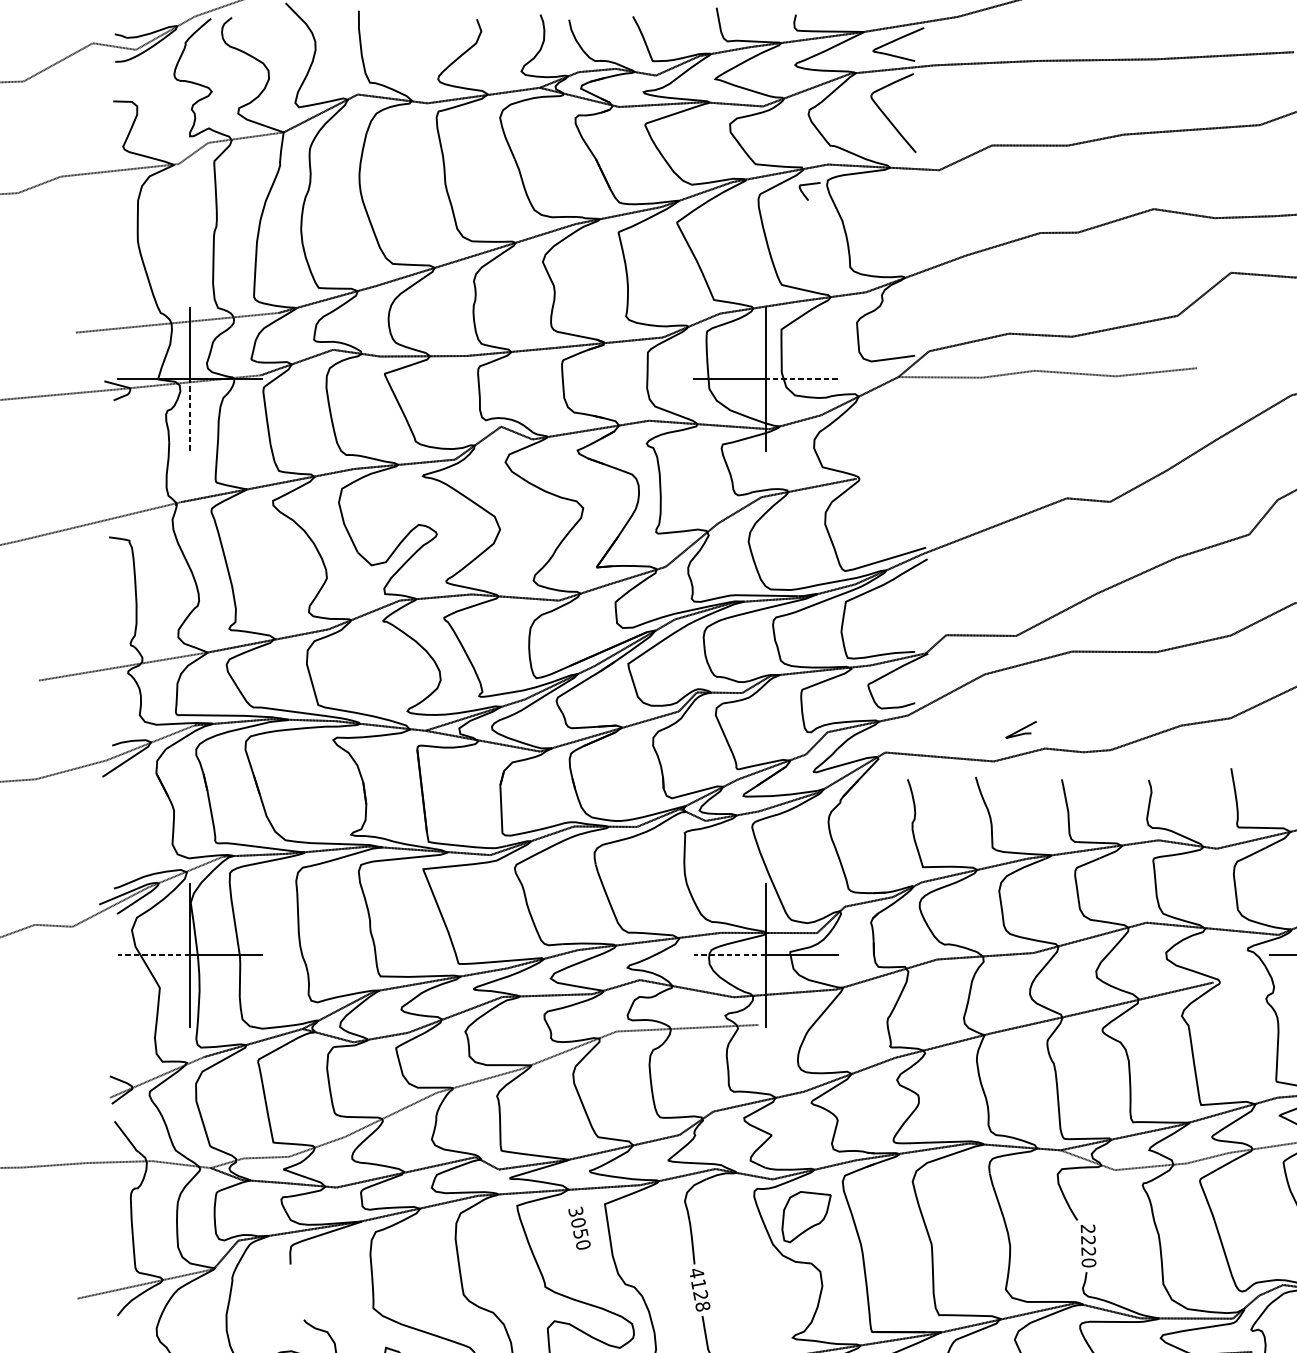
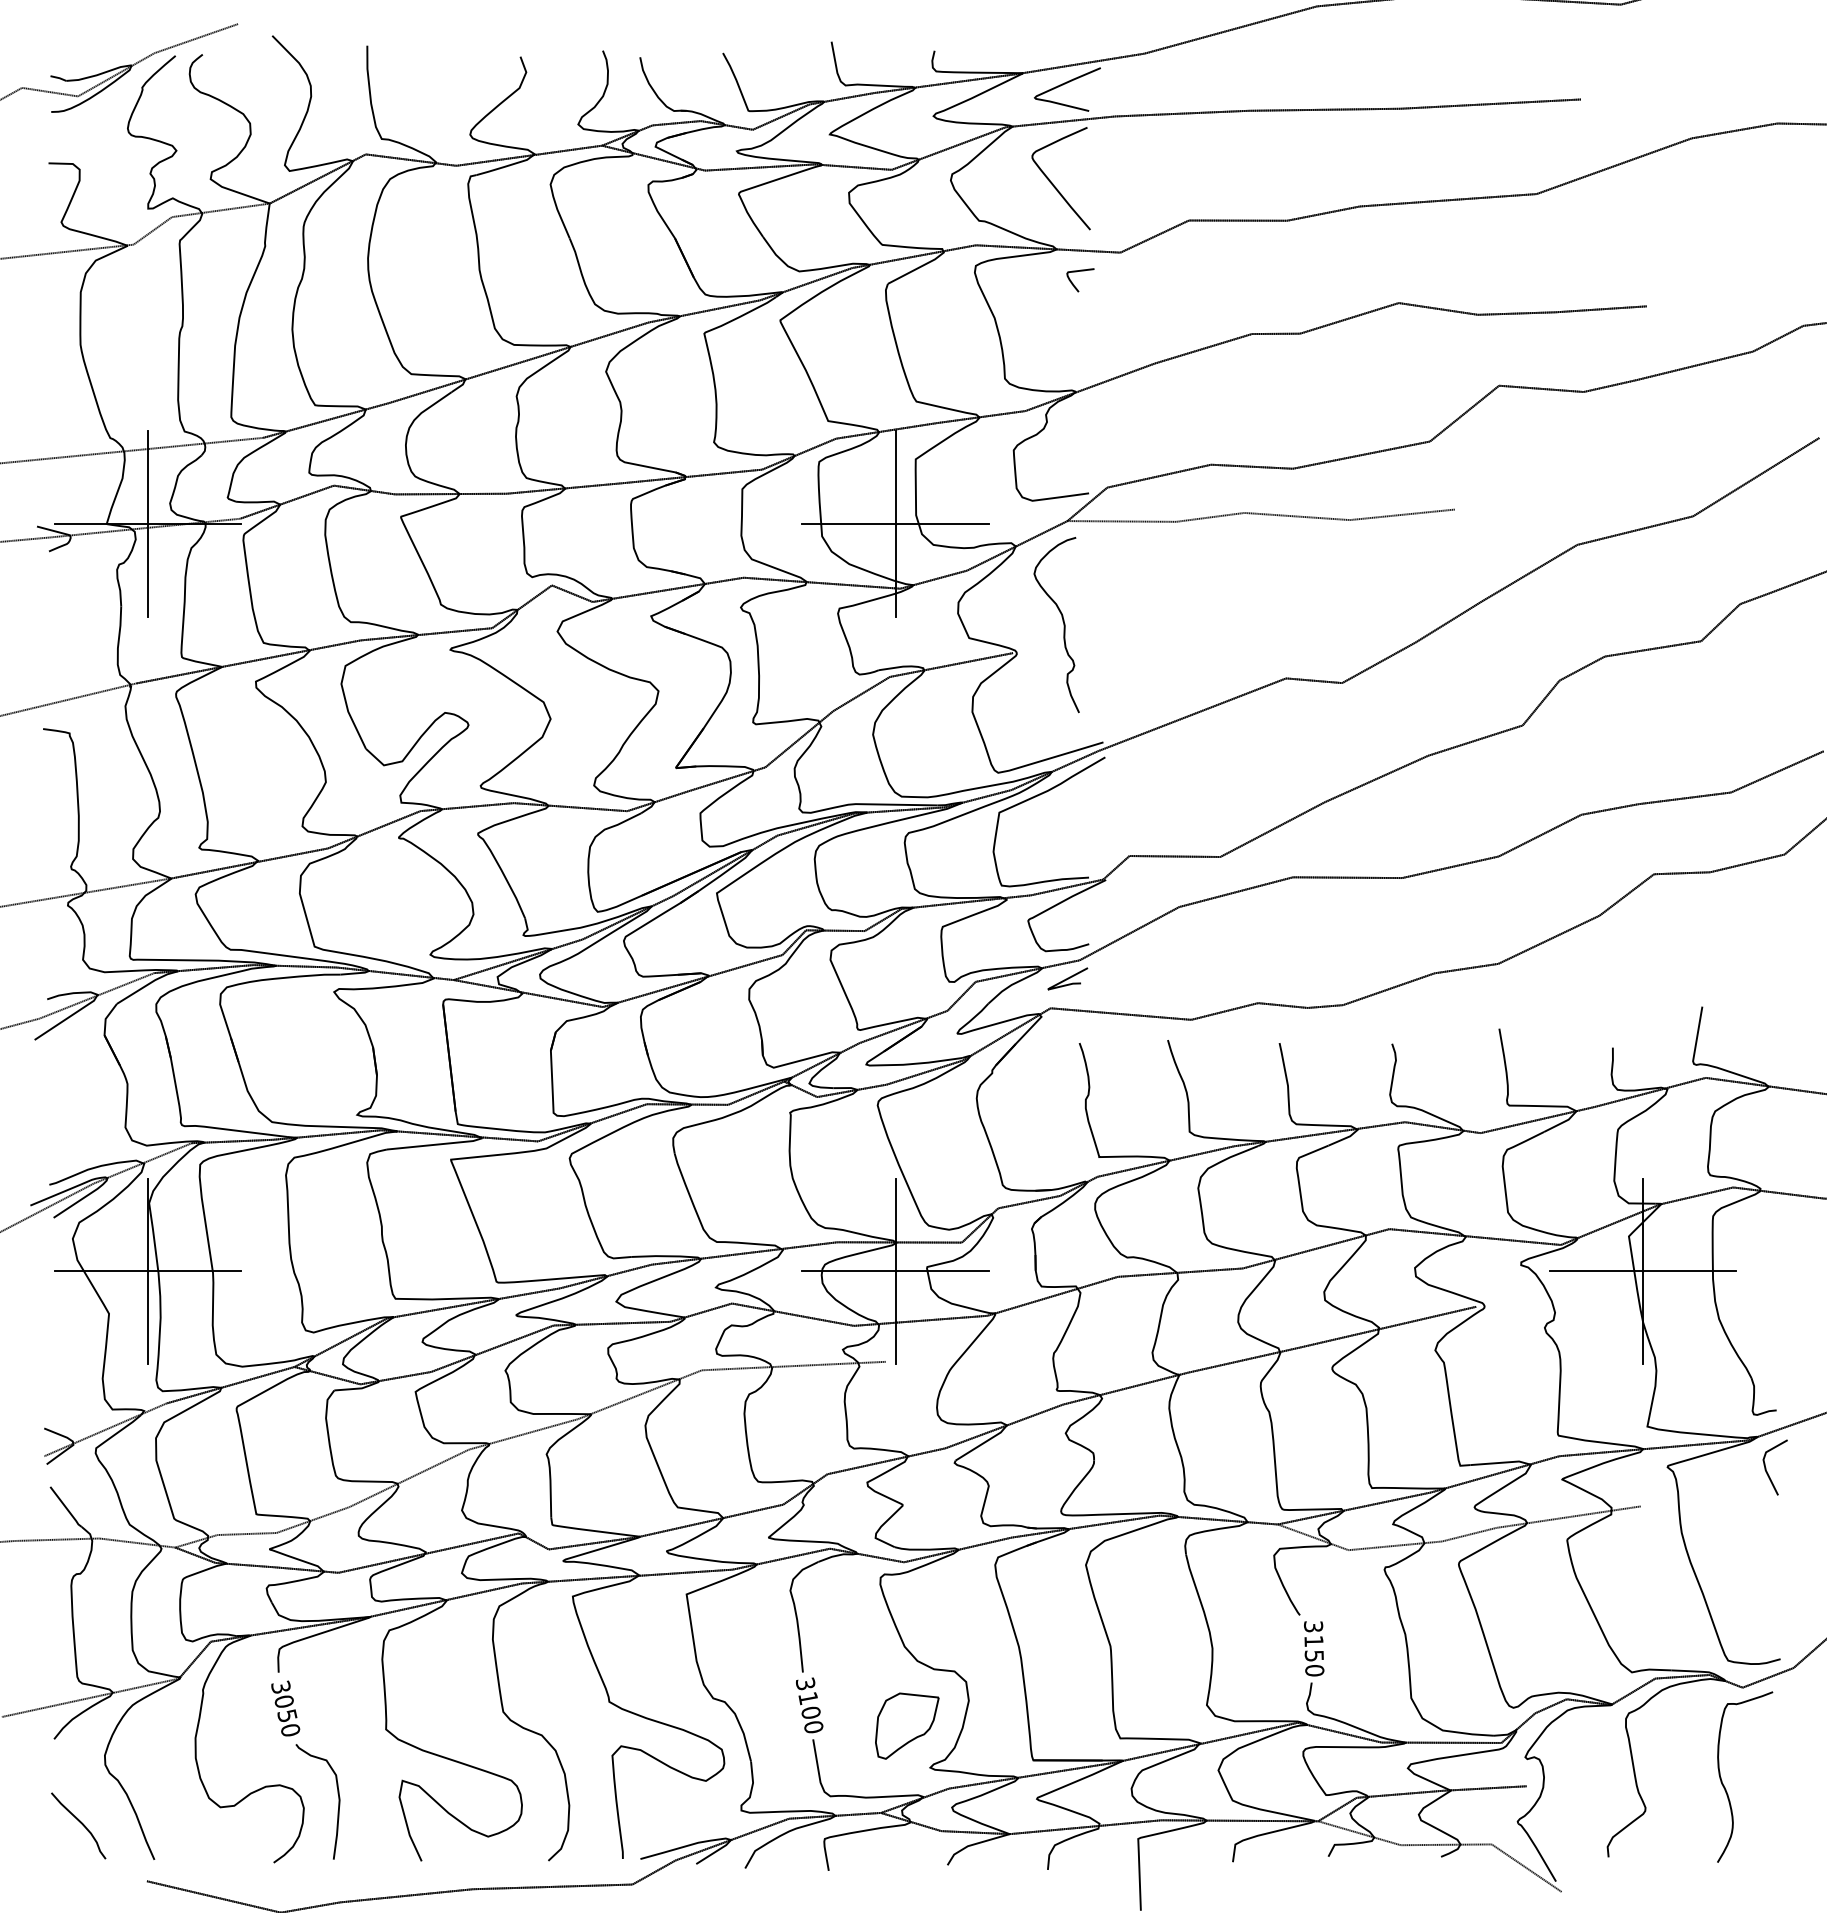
curve: (805, 194) -> (1074, 284), moved
line: (802, 379) -> (942, 524), dashed -> solid
line: (190, 414) -> (148, 569), dashed -> solid
curve: (895, 457) -> (1063, 625), added
curve: (1020, 729) -> (1067, 978), moved
line: (154, 955) -> (101, 1271), dashed -> solid
line: (729, 955) -> (848, 1271), dashed -> solid
part: (806, 1216) -> (907, 1725), moved
text: (579, 1228) -> (285, 1708), moved
text: (1088, 1240) -> (1313, 1641), 2220 -> 3150
text: (699, 1289) -> (809, 1705), 4128 -> 3100

